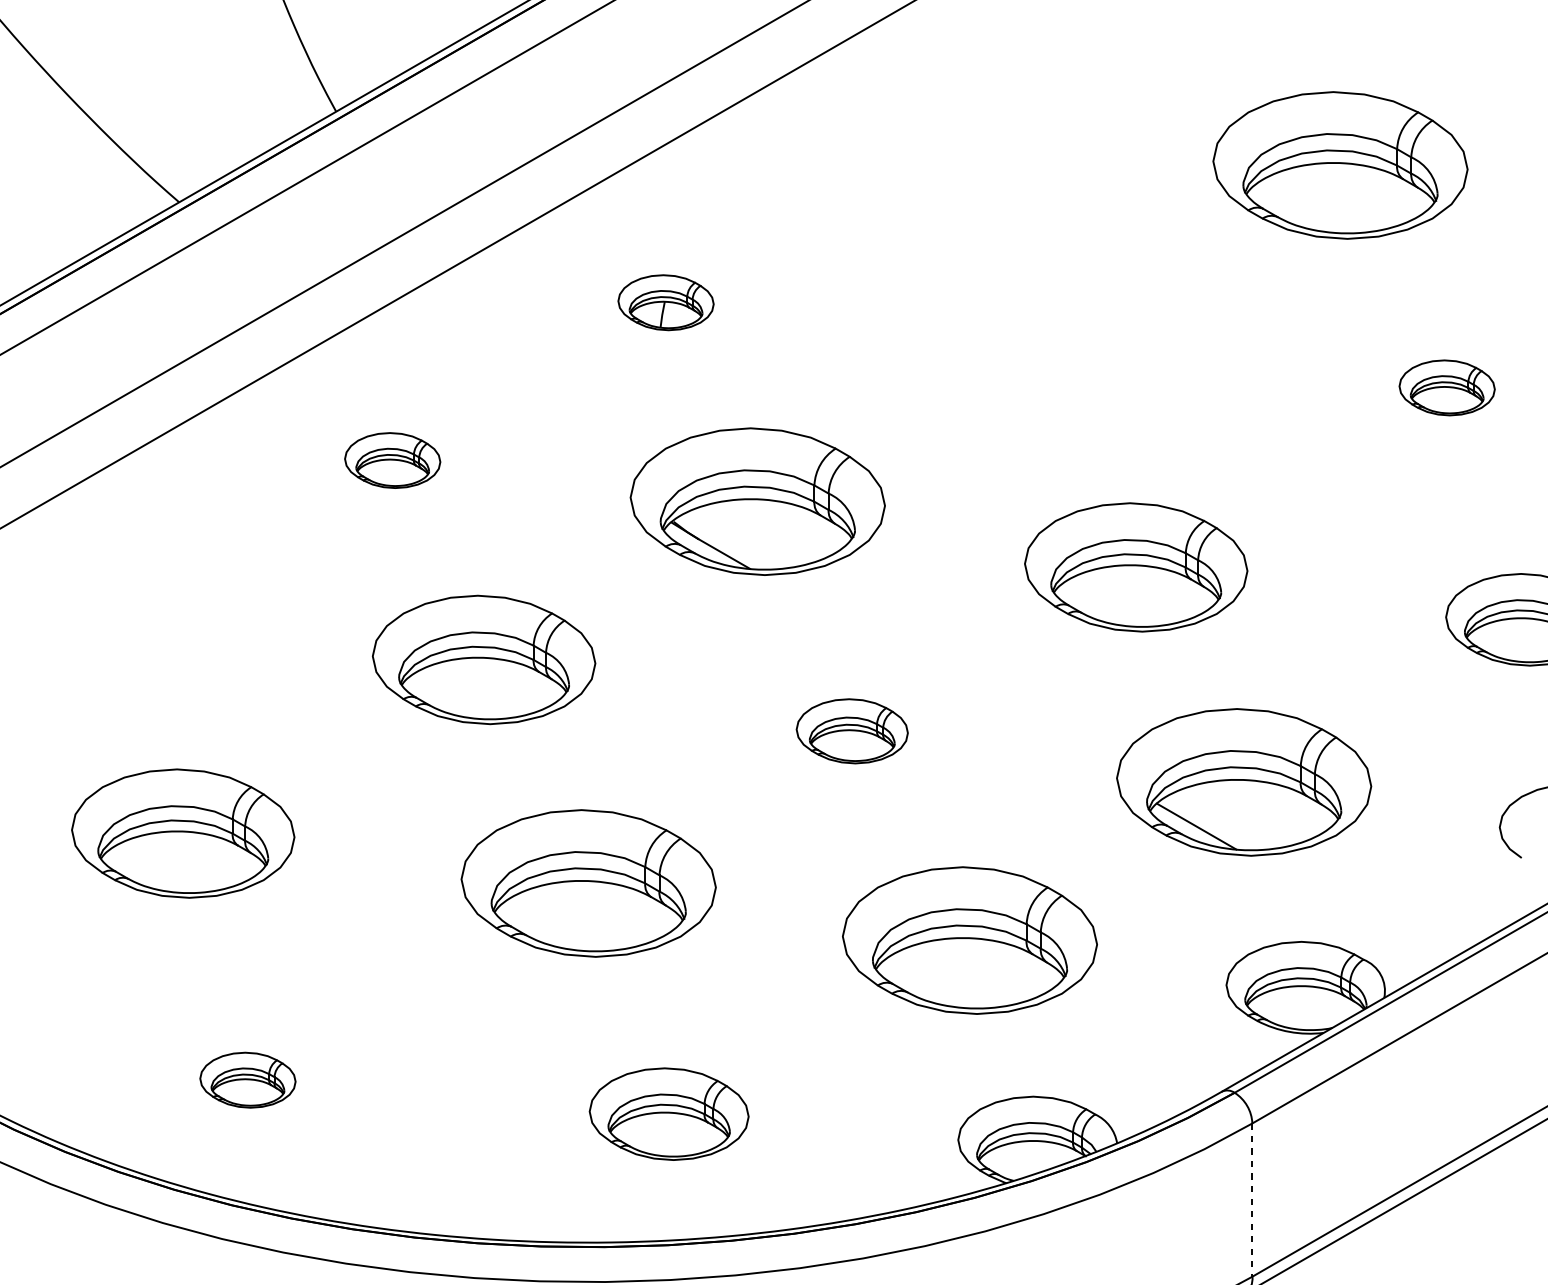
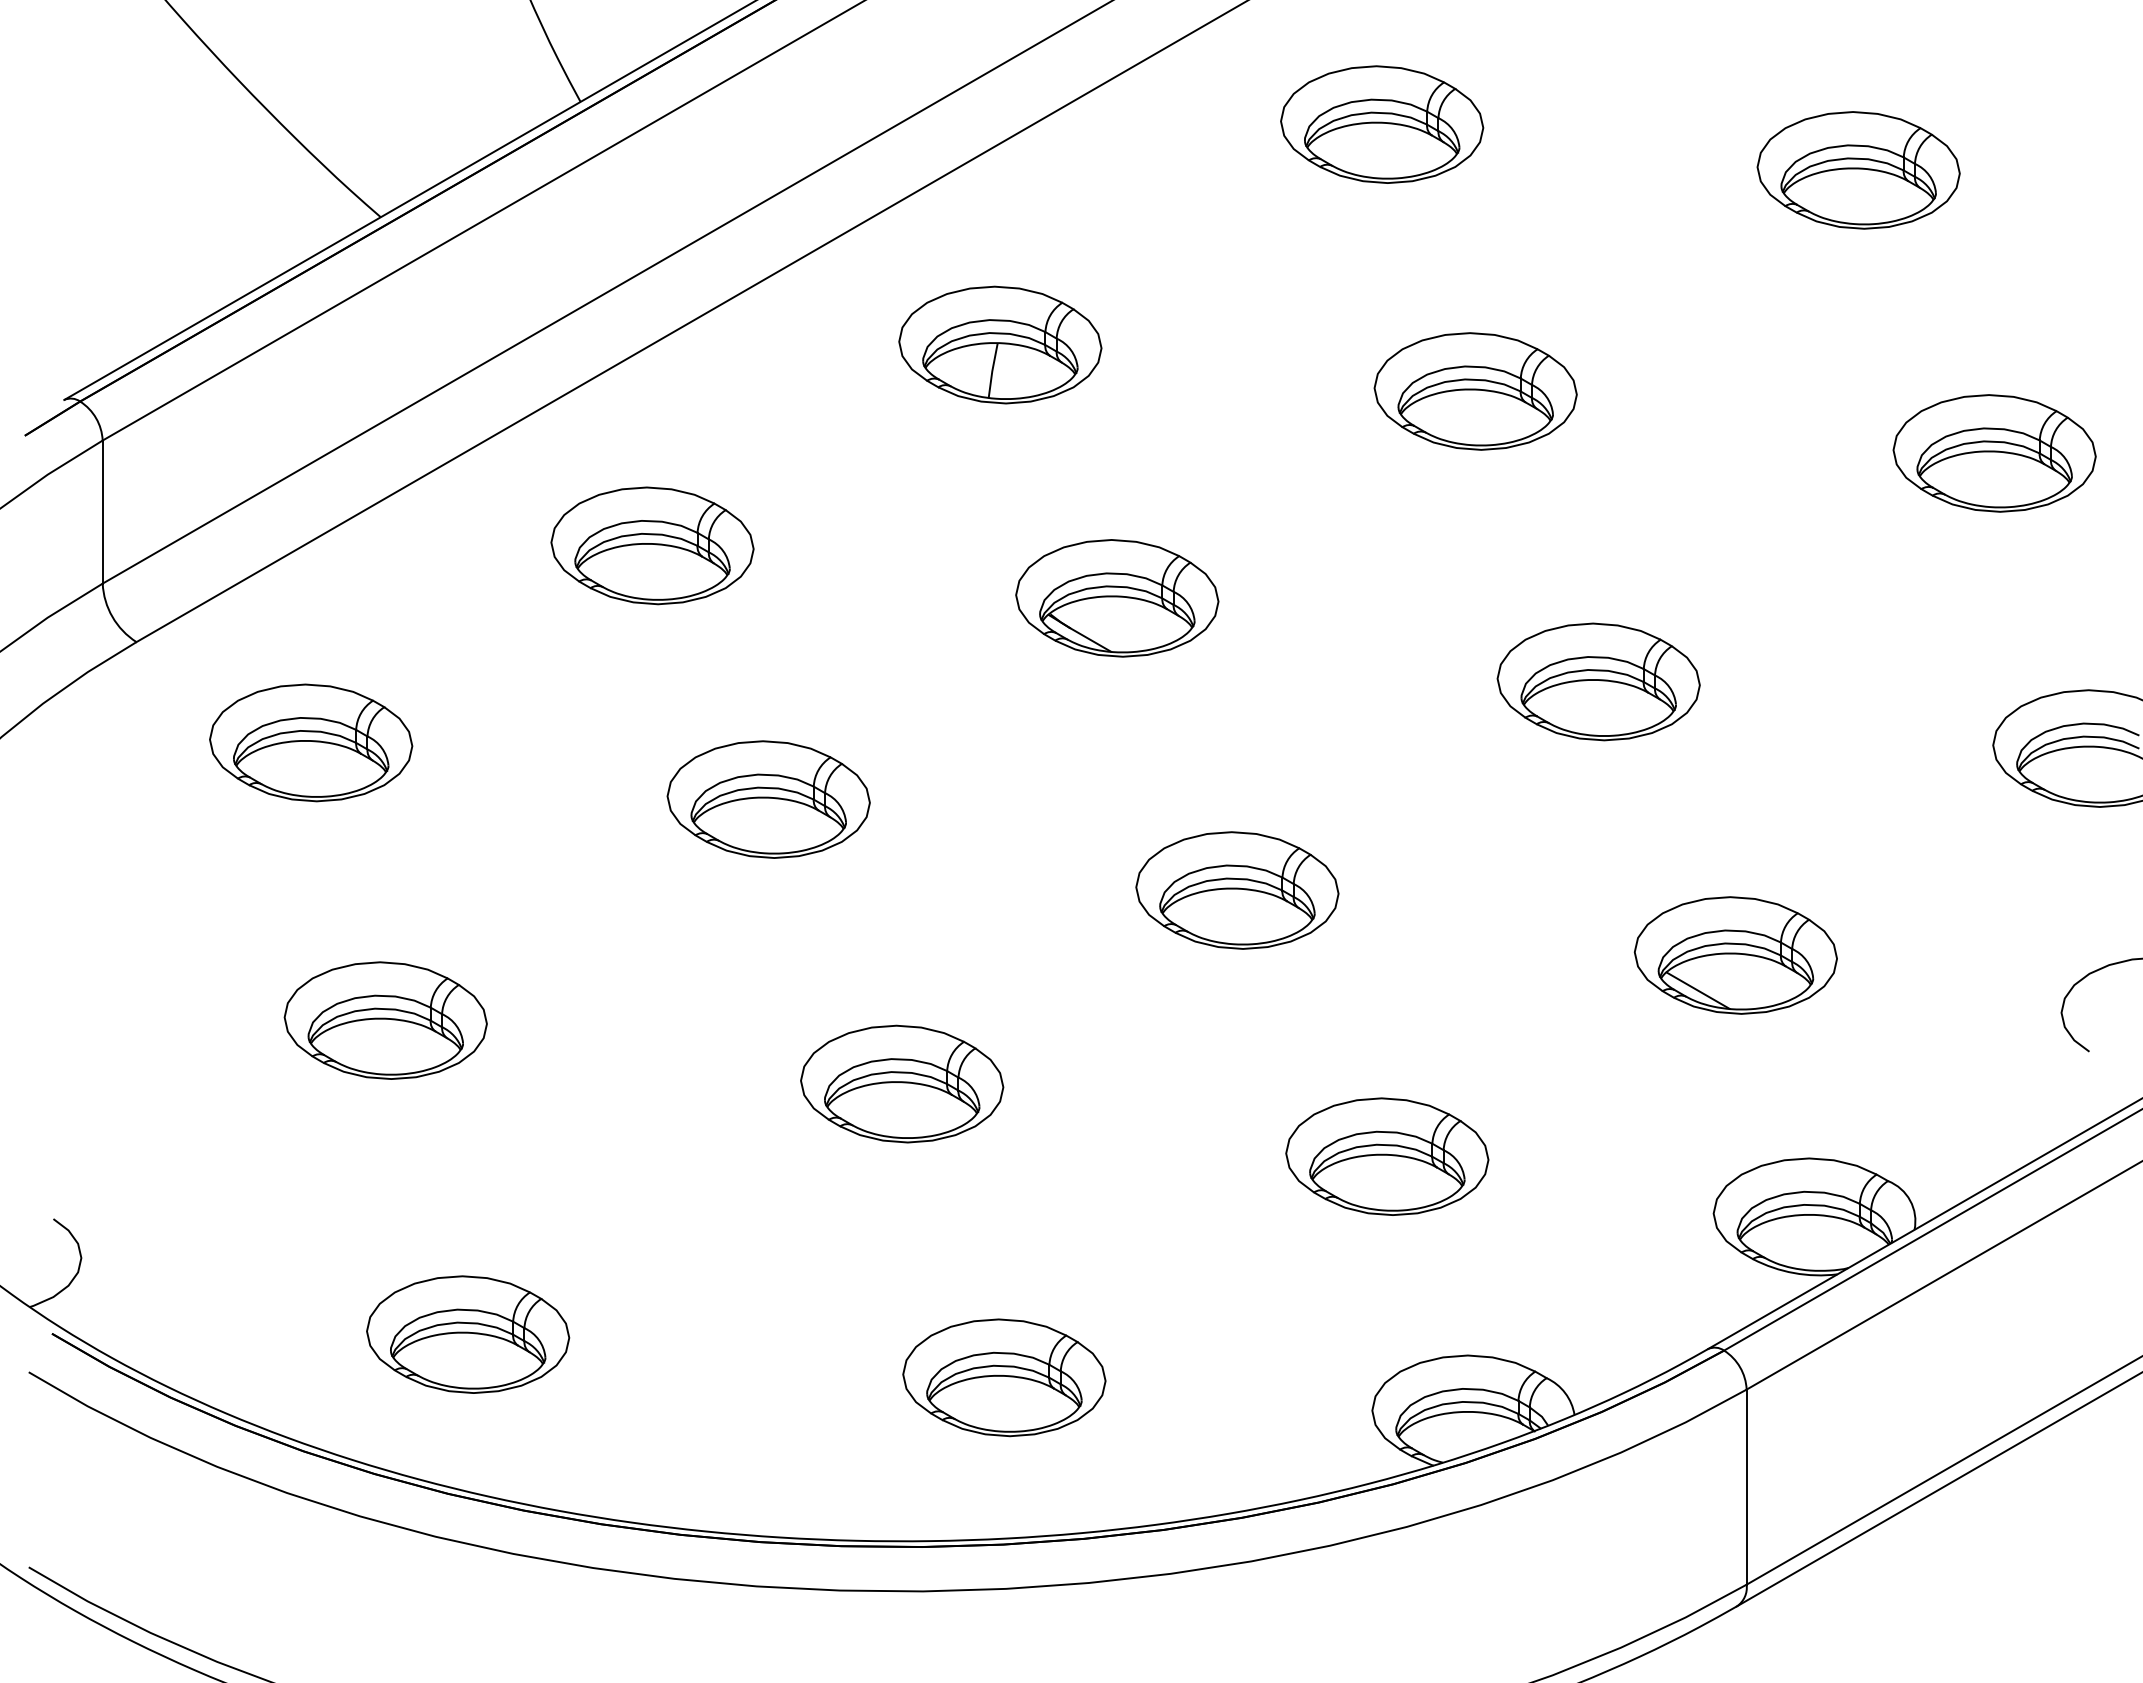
part: (966, 129) -> (1382, 124), added
part: (1340, 165) -> (1858, 170), size x0.62
part: (666, 302) -> (1000, 344), size x1.67
part: (1039, 339) -> (1475, 391), added
part: (1447, 387) -> (1994, 453), size x1.67
part: (392, 460) -> (652, 545), size x1.67
part: (758, 501) -> (1117, 598), size x0.62
part: (1135, 567) -> (1598, 681), size x0.71
part: (124, 615) -> (311, 742), added
part: (483, 659) -> (768, 799), size x0.71
part: (852, 731) -> (1237, 890), size x1.43
part: (1243, 782) -> (1735, 955), size x0.62
part: (182, 833) -> (385, 1020), size x0.71
part: (589, 882) -> (902, 1083), size x0.62
part: (970, 940) -> (1387, 1156), size x0.62
part: (248, 1080) -> (468, 1334), size x1.67
line: (1252, 1200) -> (1746, 1487), dashed -> solid

